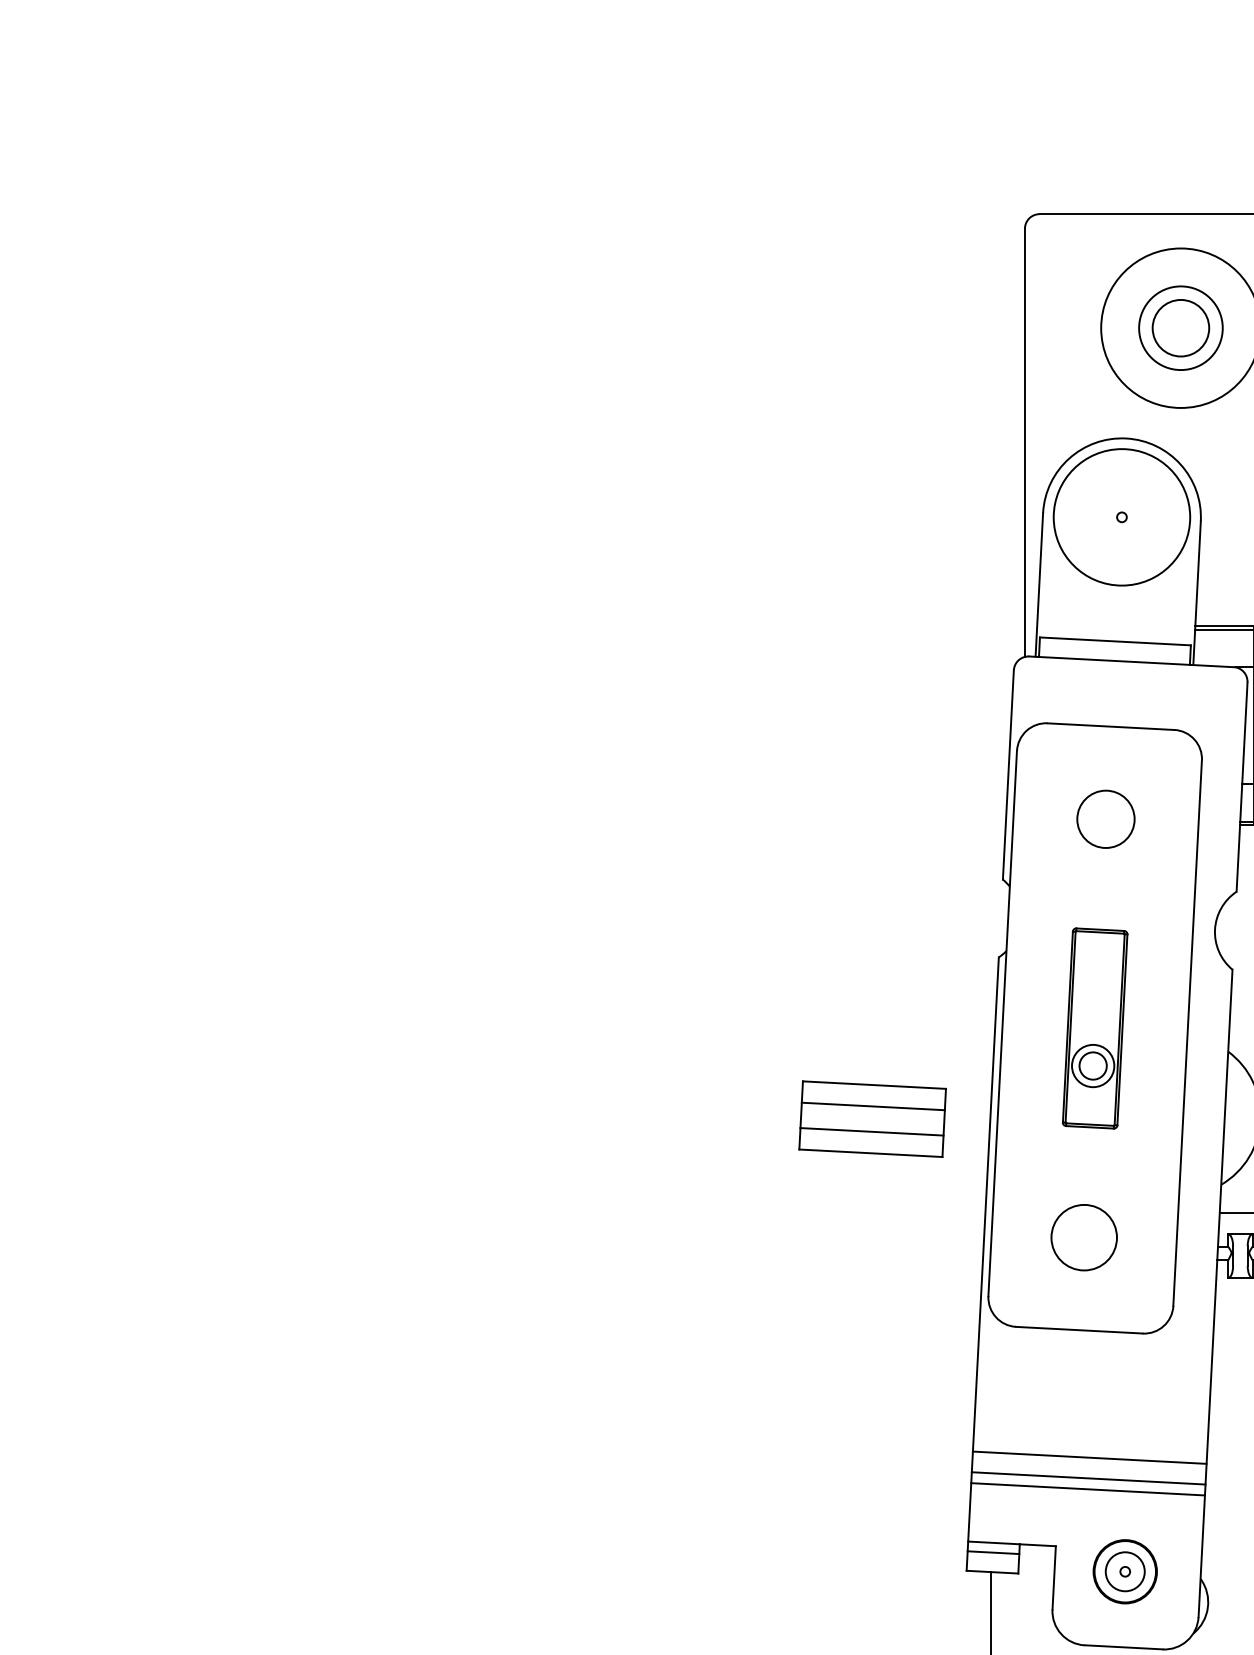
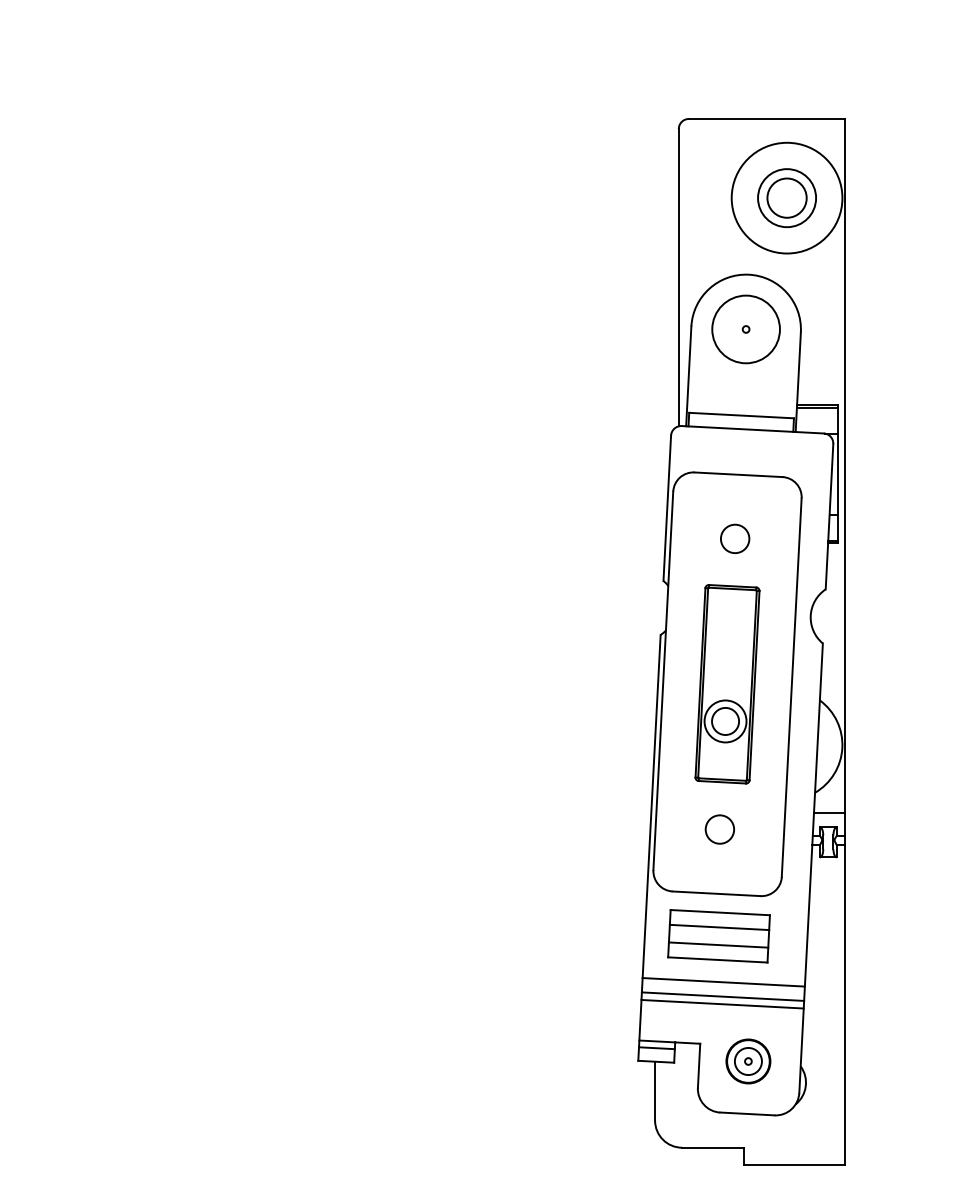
circle: (1121, 517) -> (745, 329), size x0.71
circle: (1106, 818) -> (735, 538), size x0.71
part: (1095, 1028) -> (727, 684), size x1.43
part: (871, 1119) -> (718, 936), moved
circle: (1083, 1237) -> (719, 829), size x0.62

